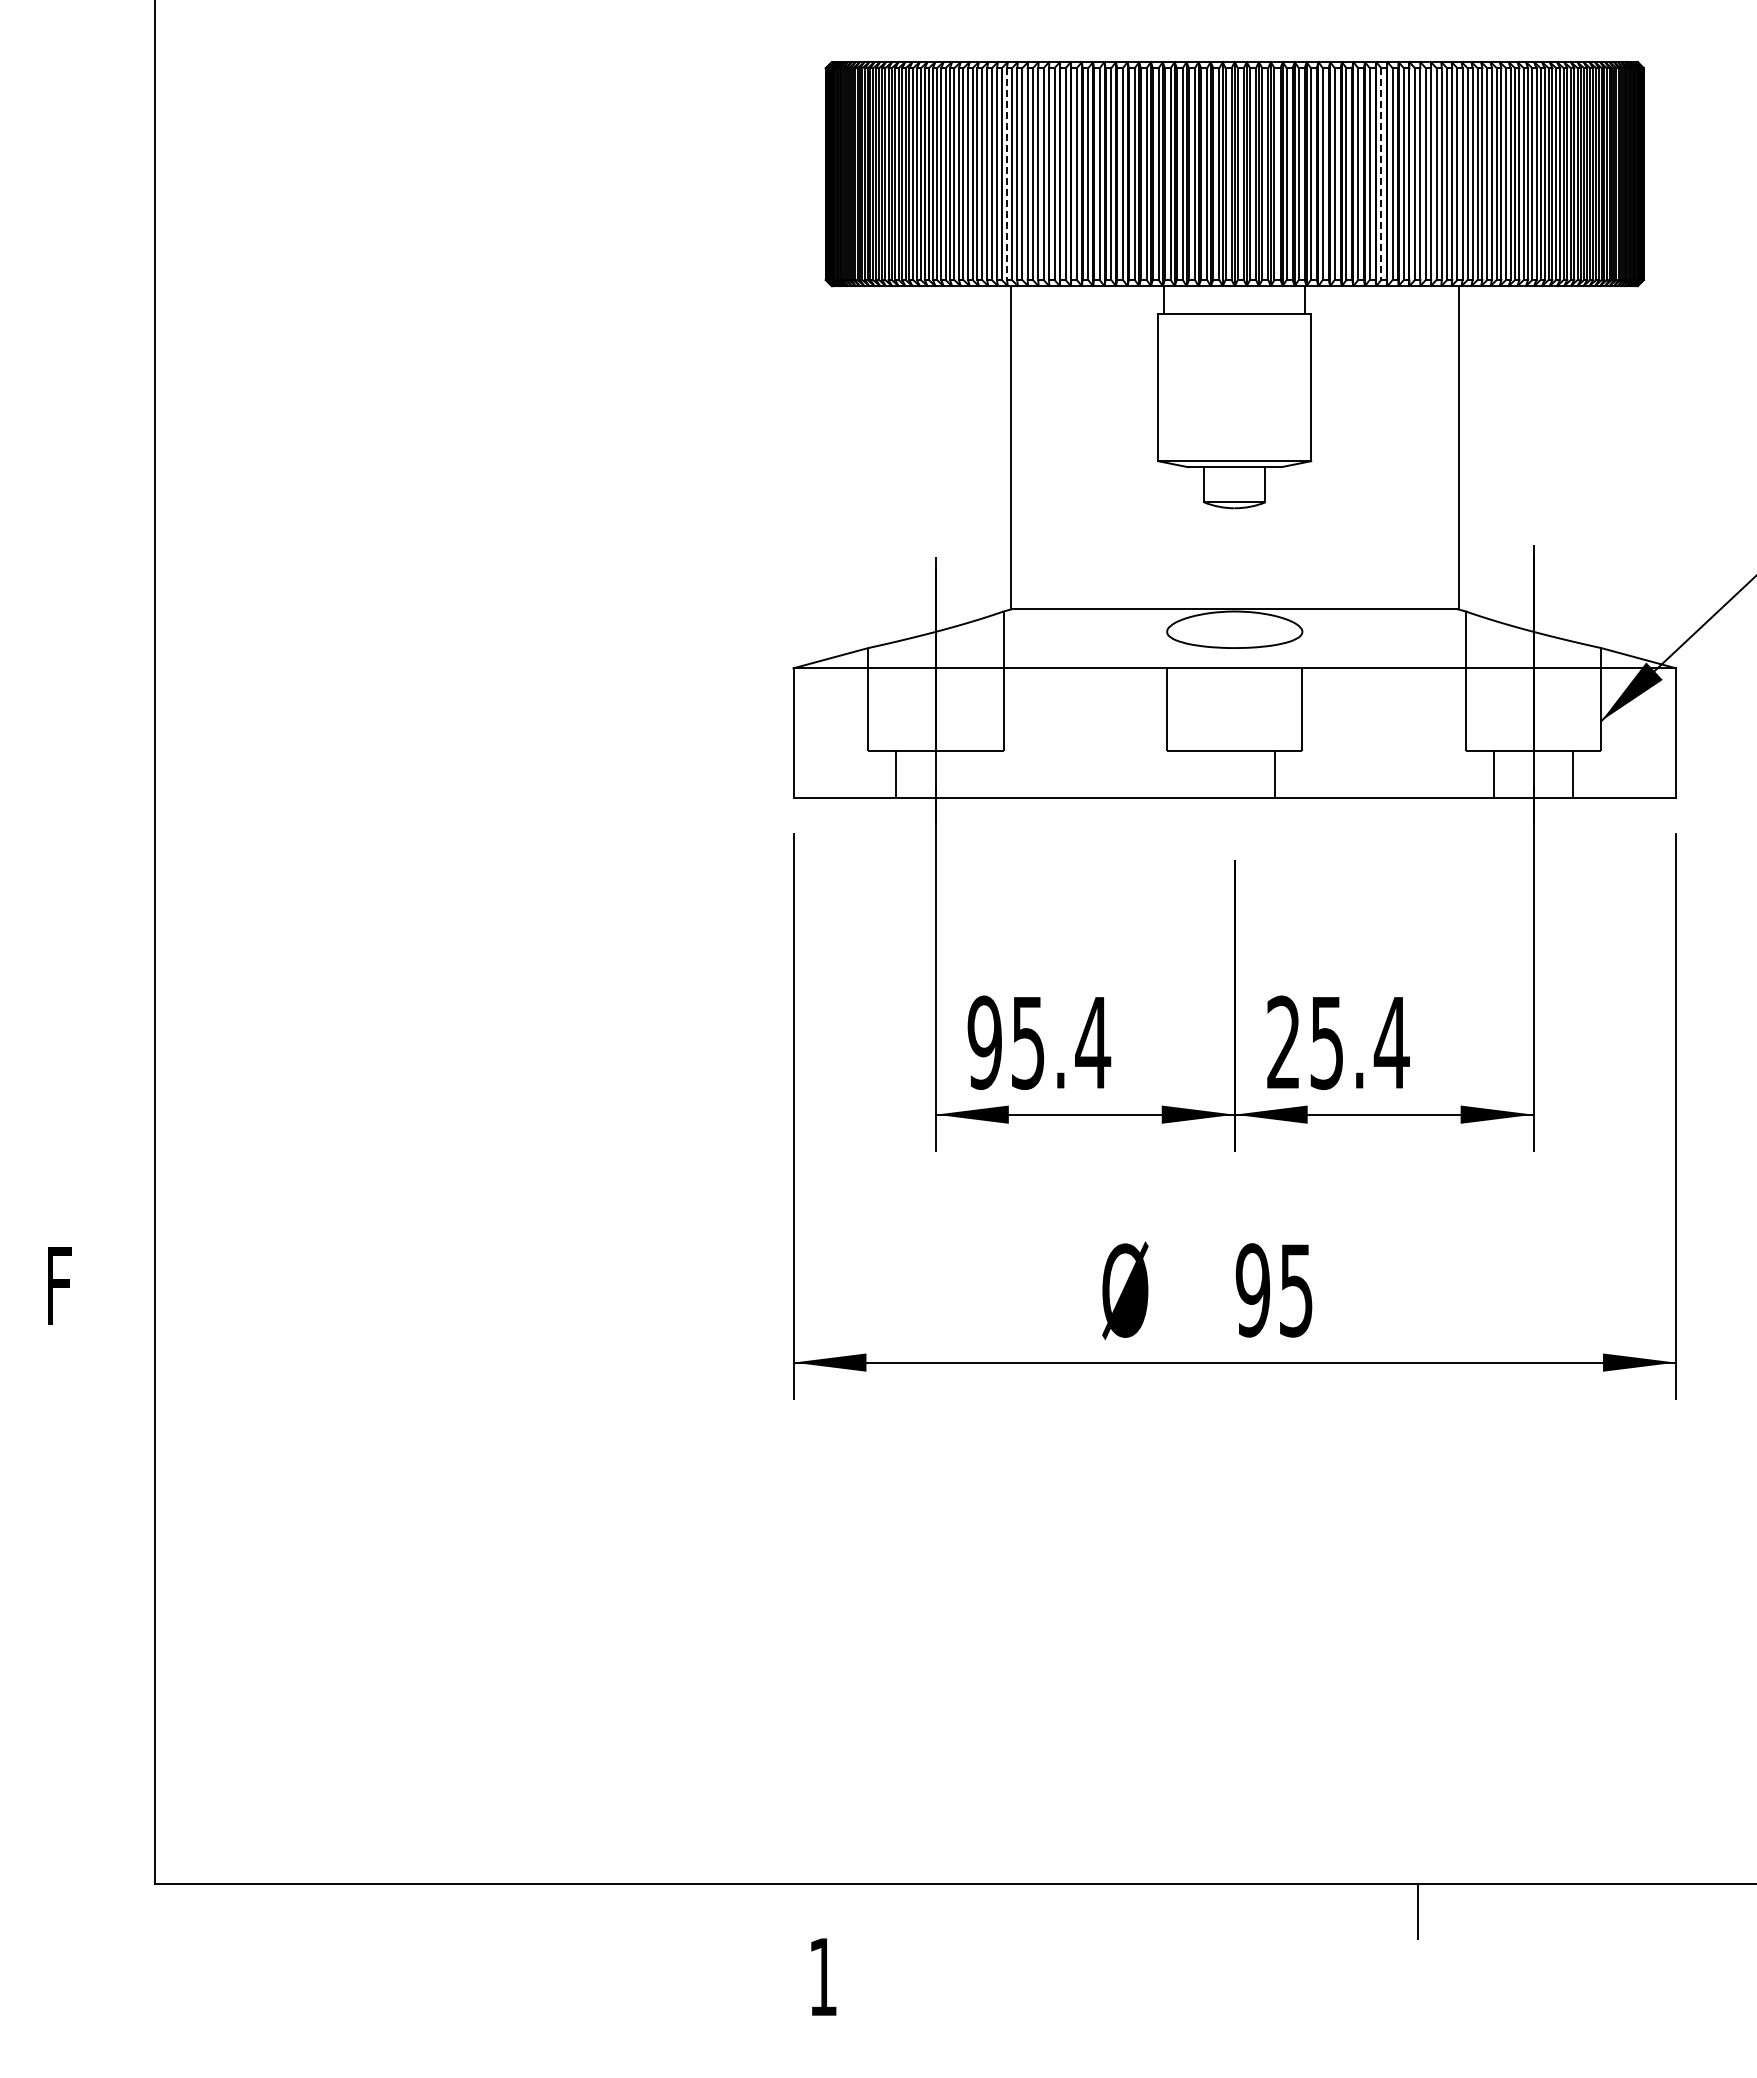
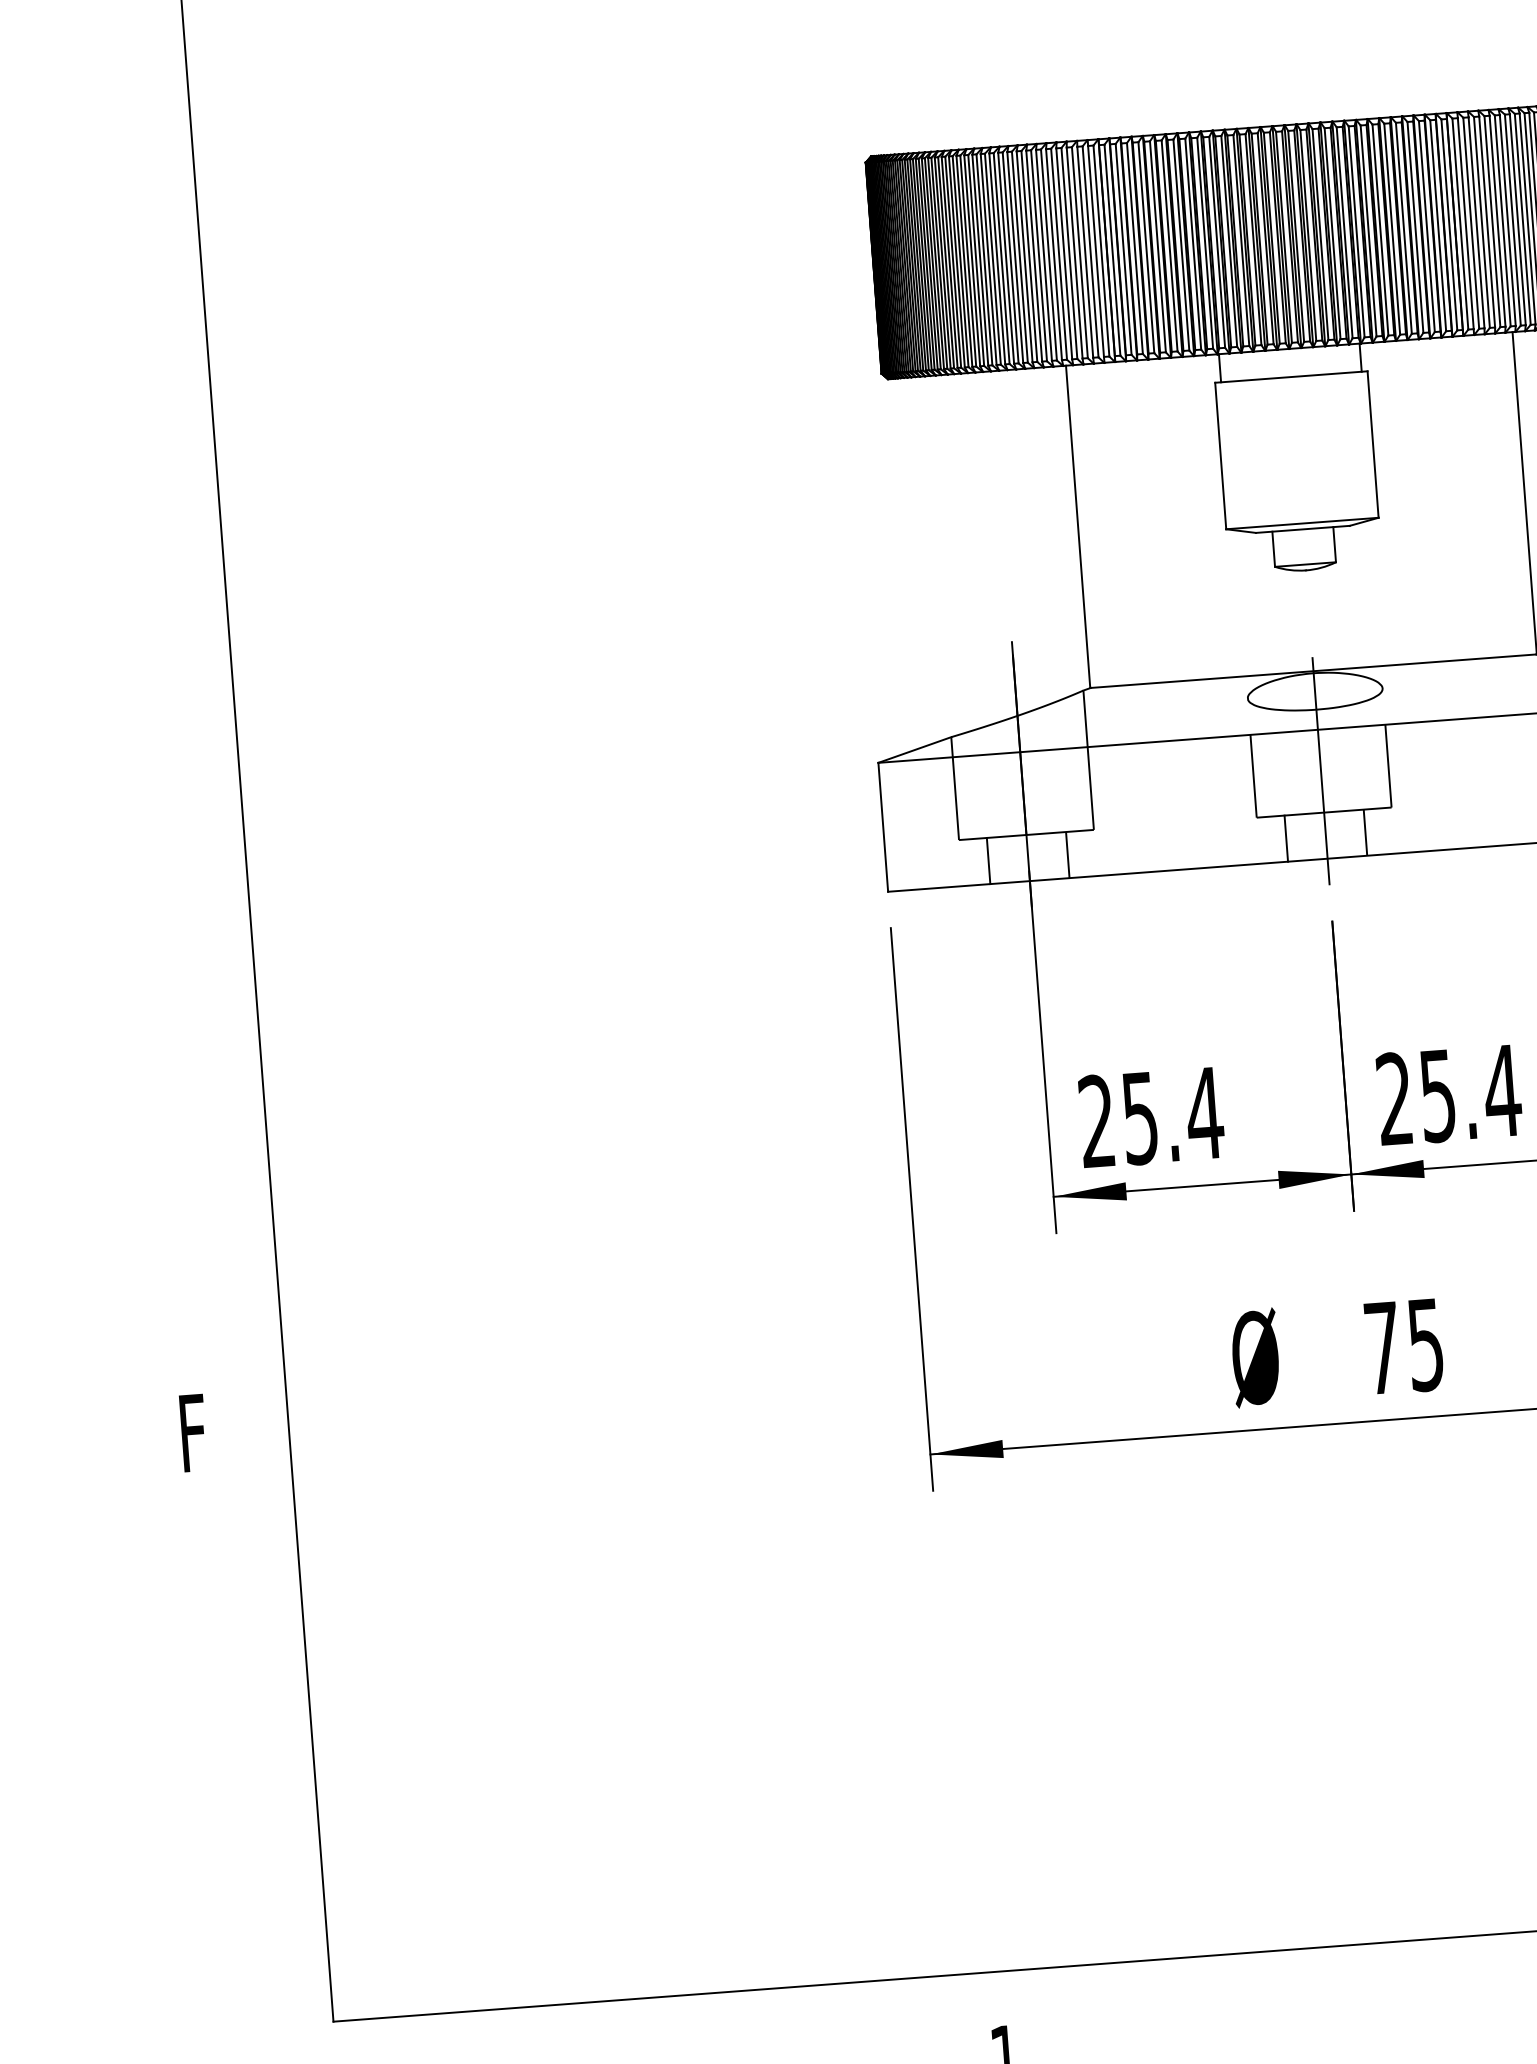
line: (1006, 174) -> (1053, 255), dashed -> solid
line: (1381, 174) -> (1427, 226), dashed -> solid
line: (1234, 709) -> (1320, 770), added
line: (975, 774) -> (1067, 855), added
line: (1194, 774) -> (1285, 838), added
text: (984, 1042) -> (1096, 1121), 95.4 -> 25.4
text: (1252, 1290) -> (1382, 1348), 95 -> 75

